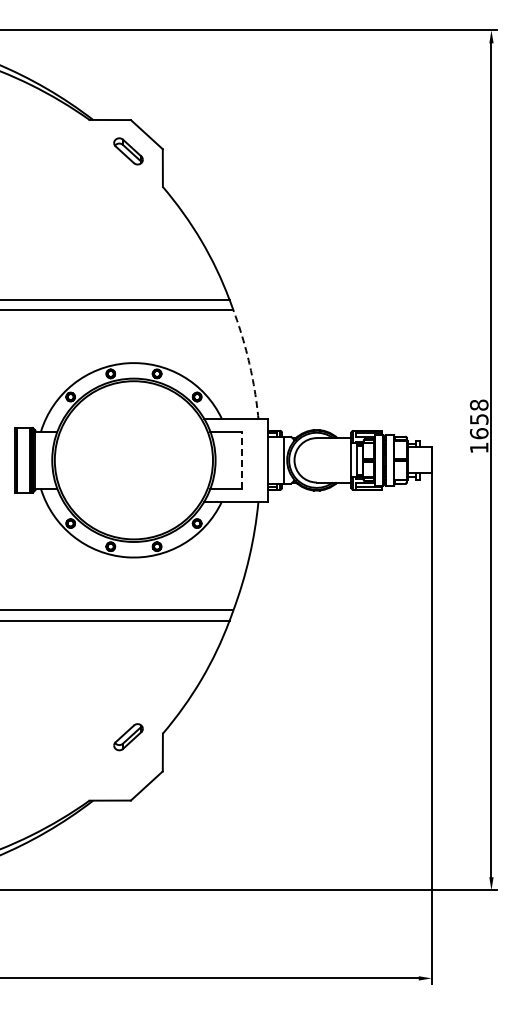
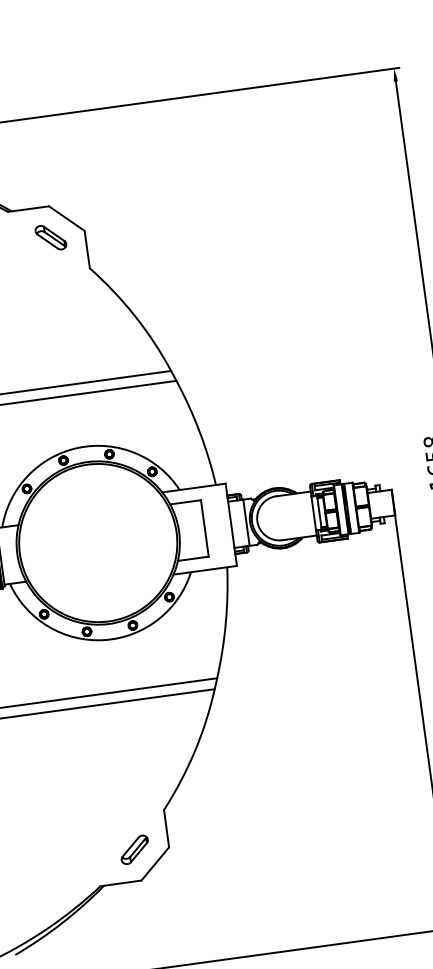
arc: (249, 363) -> (199, 431), dashed -> solid
line: (241, 460) -> (204, 528), dashed -> solid
part: (128, 737) -> (134, 850), moved

